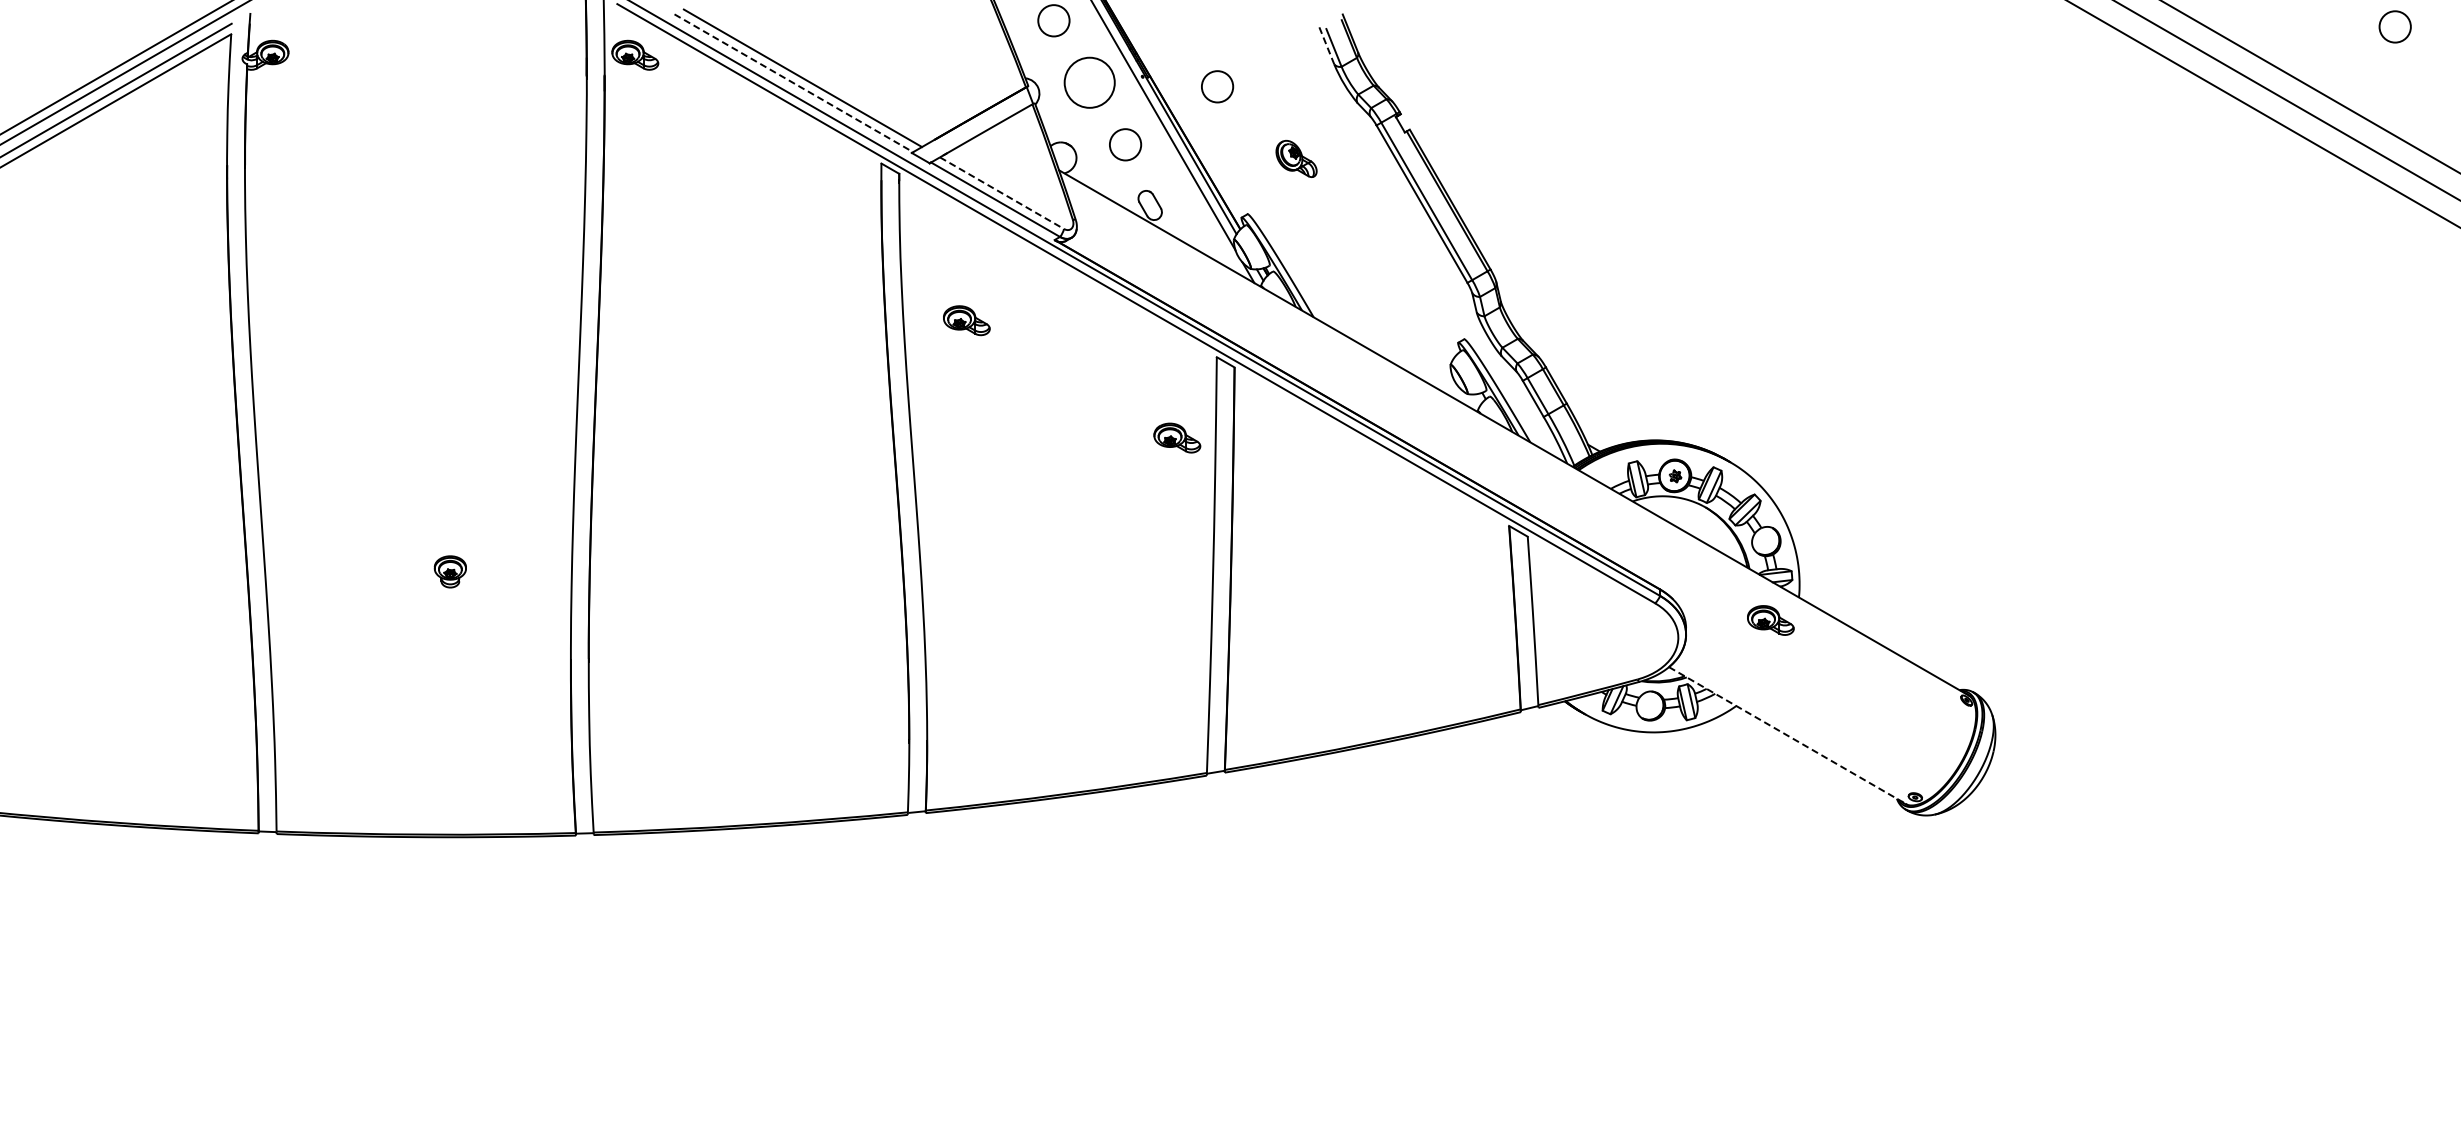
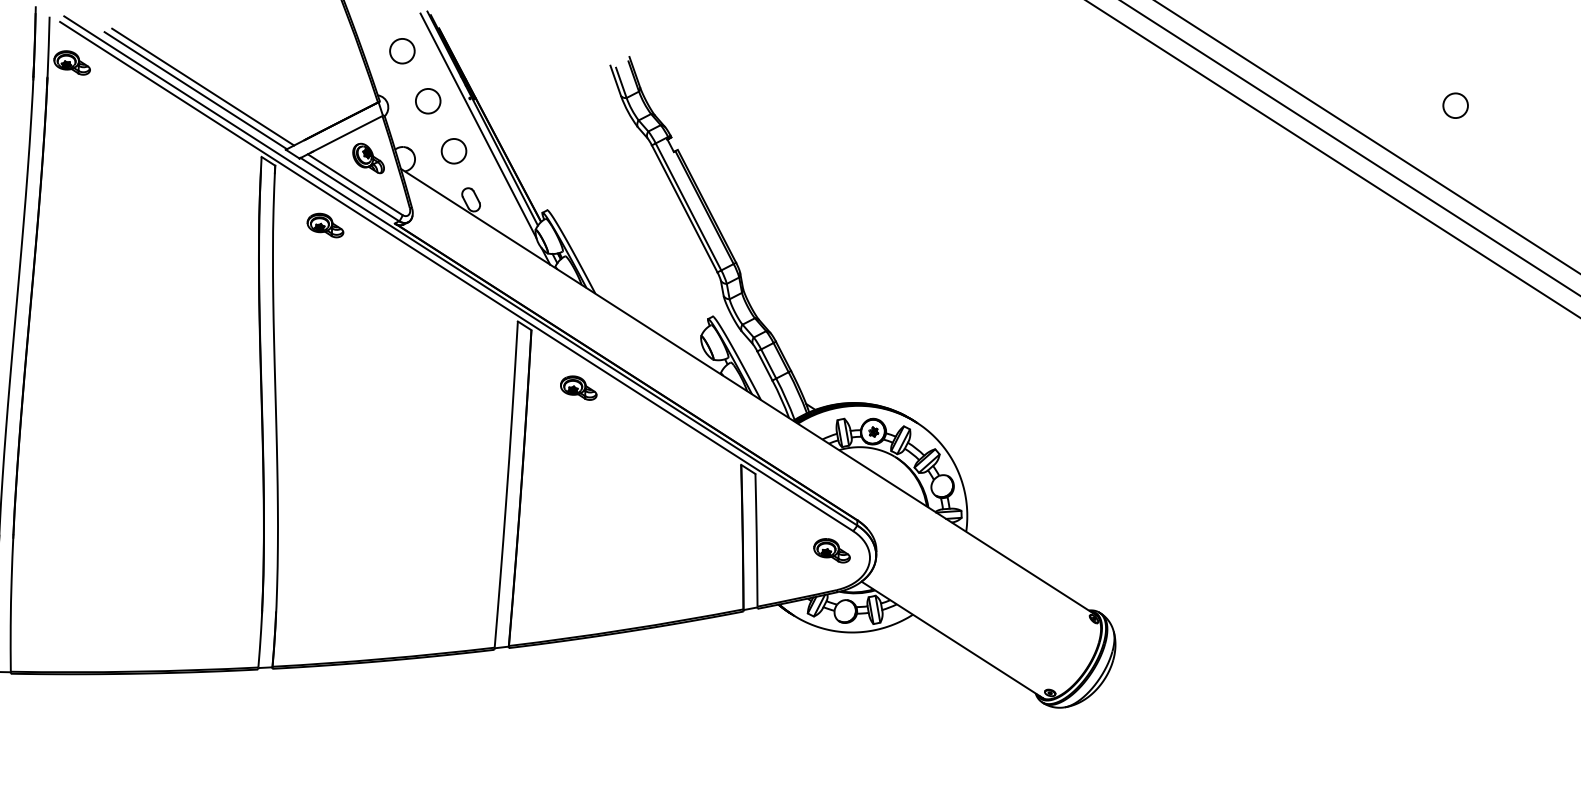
line: (1326, 45) -> (615, 80), dashed -> solid
circle: (1089, 82) -> (428, 101), size x0.62
line: (793, 83) -> (195, 90), dashed -> solid
circle: (1217, 86) -> (528, 108), removed
part: (1296, 158) -> (368, 158), moved
line: (1001, 193) -> (354, 184), dashed -> solid
part: (966, 320) -> (325, 225), moved
part: (1177, 437) -> (579, 387), moved
part: (1770, 620) -> (831, 550), moved
line: (1788, 736) -> (952, 640), dashed -> solid

